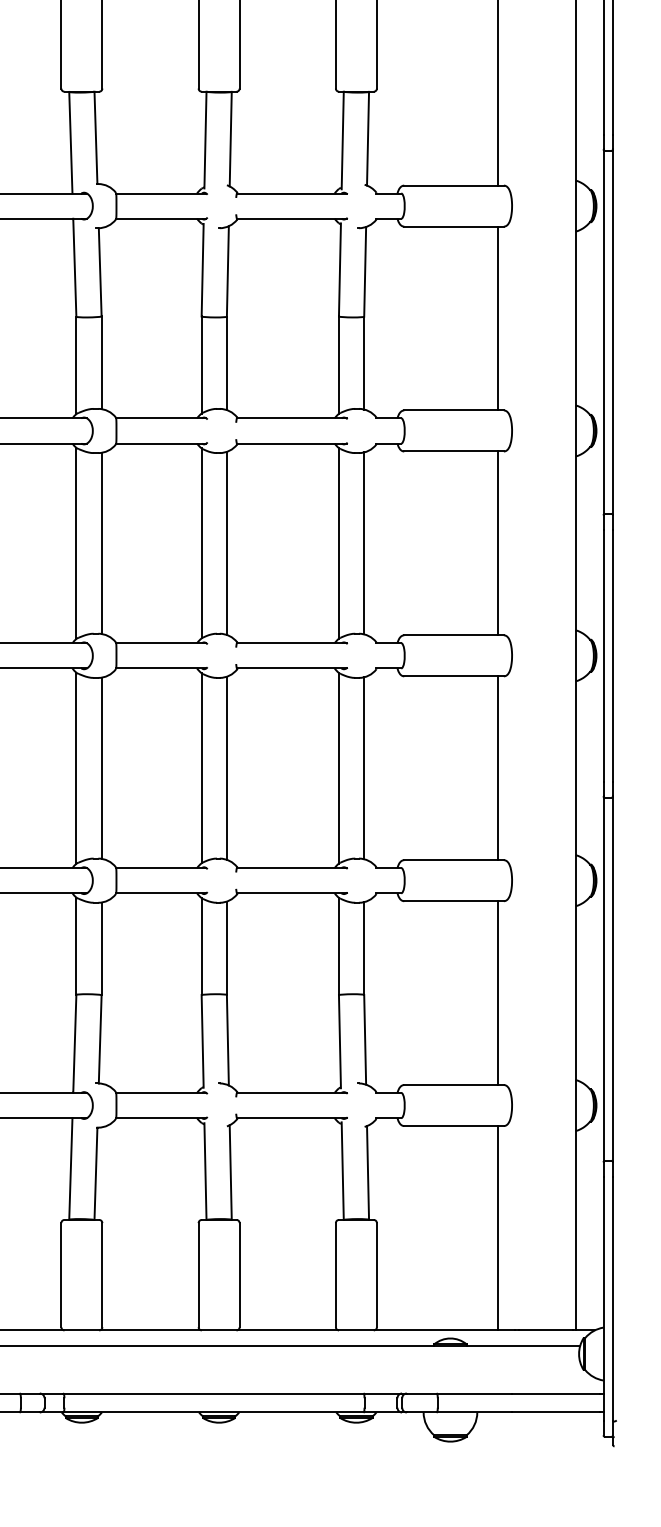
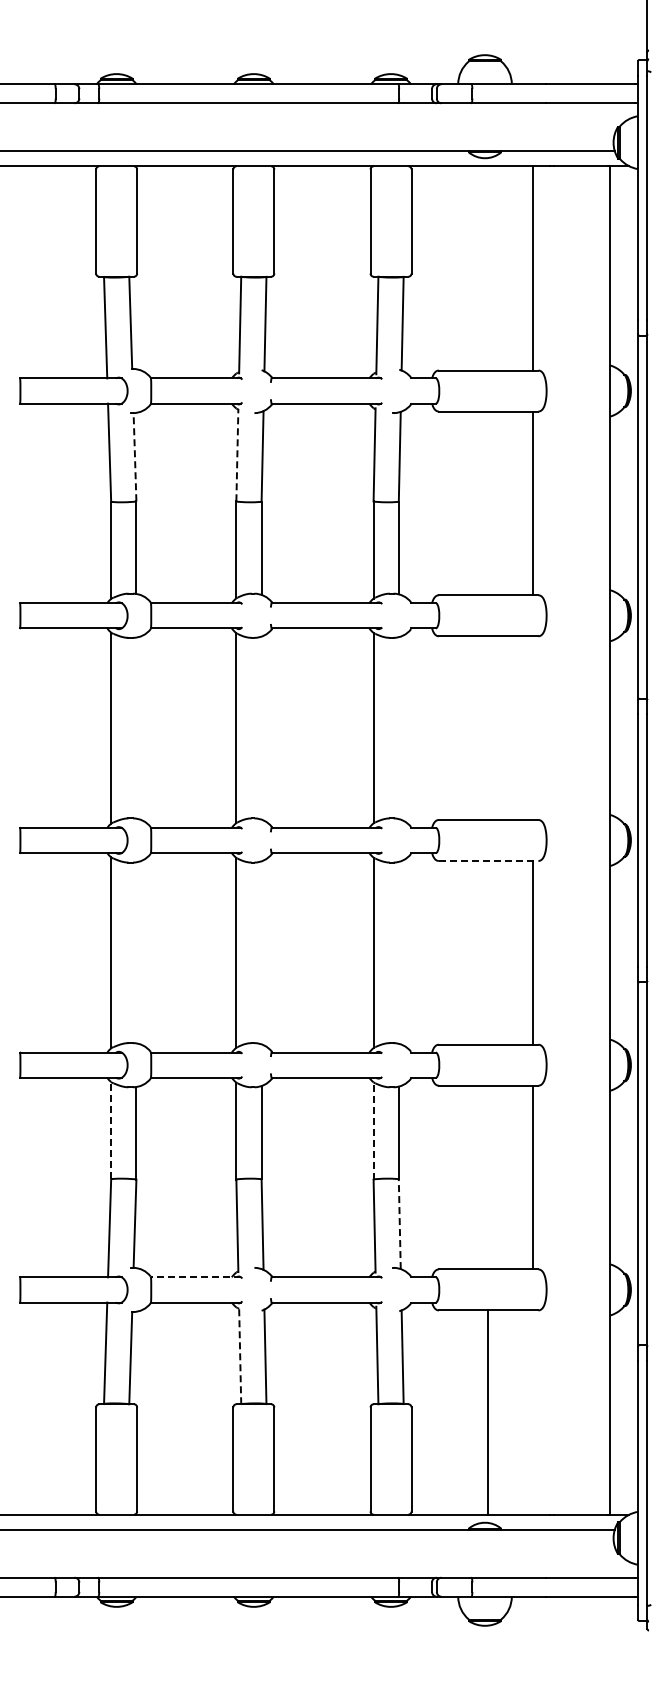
line: (202, 269) -> (237, 454), solid -> dashed
line: (99, 271) -> (134, 456), solid -> dashed
line: (101, 542) -> (136, 727), removed
line: (226, 542) -> (261, 727), removed
line: (498, 542) -> (533, 727), removed
line: (363, 543) -> (398, 728), removed
line: (453, 676) -> (488, 861), solid -> dashed
line: (101, 767) -> (136, 952), removed
line: (226, 767) -> (261, 952), removed
line: (363, 767) -> (398, 952), removed
line: (76, 946) -> (111, 1130), solid -> dashed
line: (338, 947) -> (373, 1131), solid -> dashed
line: (364, 1040) -> (399, 1224), solid -> dashed
line: (160, 1093) -> (195, 1277), solid -> dashed
line: (205, 1171) -> (240, 1355), solid -> dashed
line: (498, 1228) -> (488, 1412), moved

